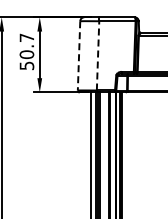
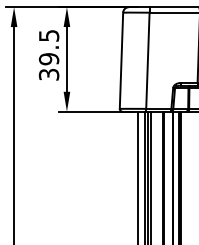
text: (26, 51) -> (48, 54), 50.7 -> 39.5
line: (79, 55) -> (122, 60), dashed -> solid
line: (98, 55) -> (148, 60), dashed -> solid

